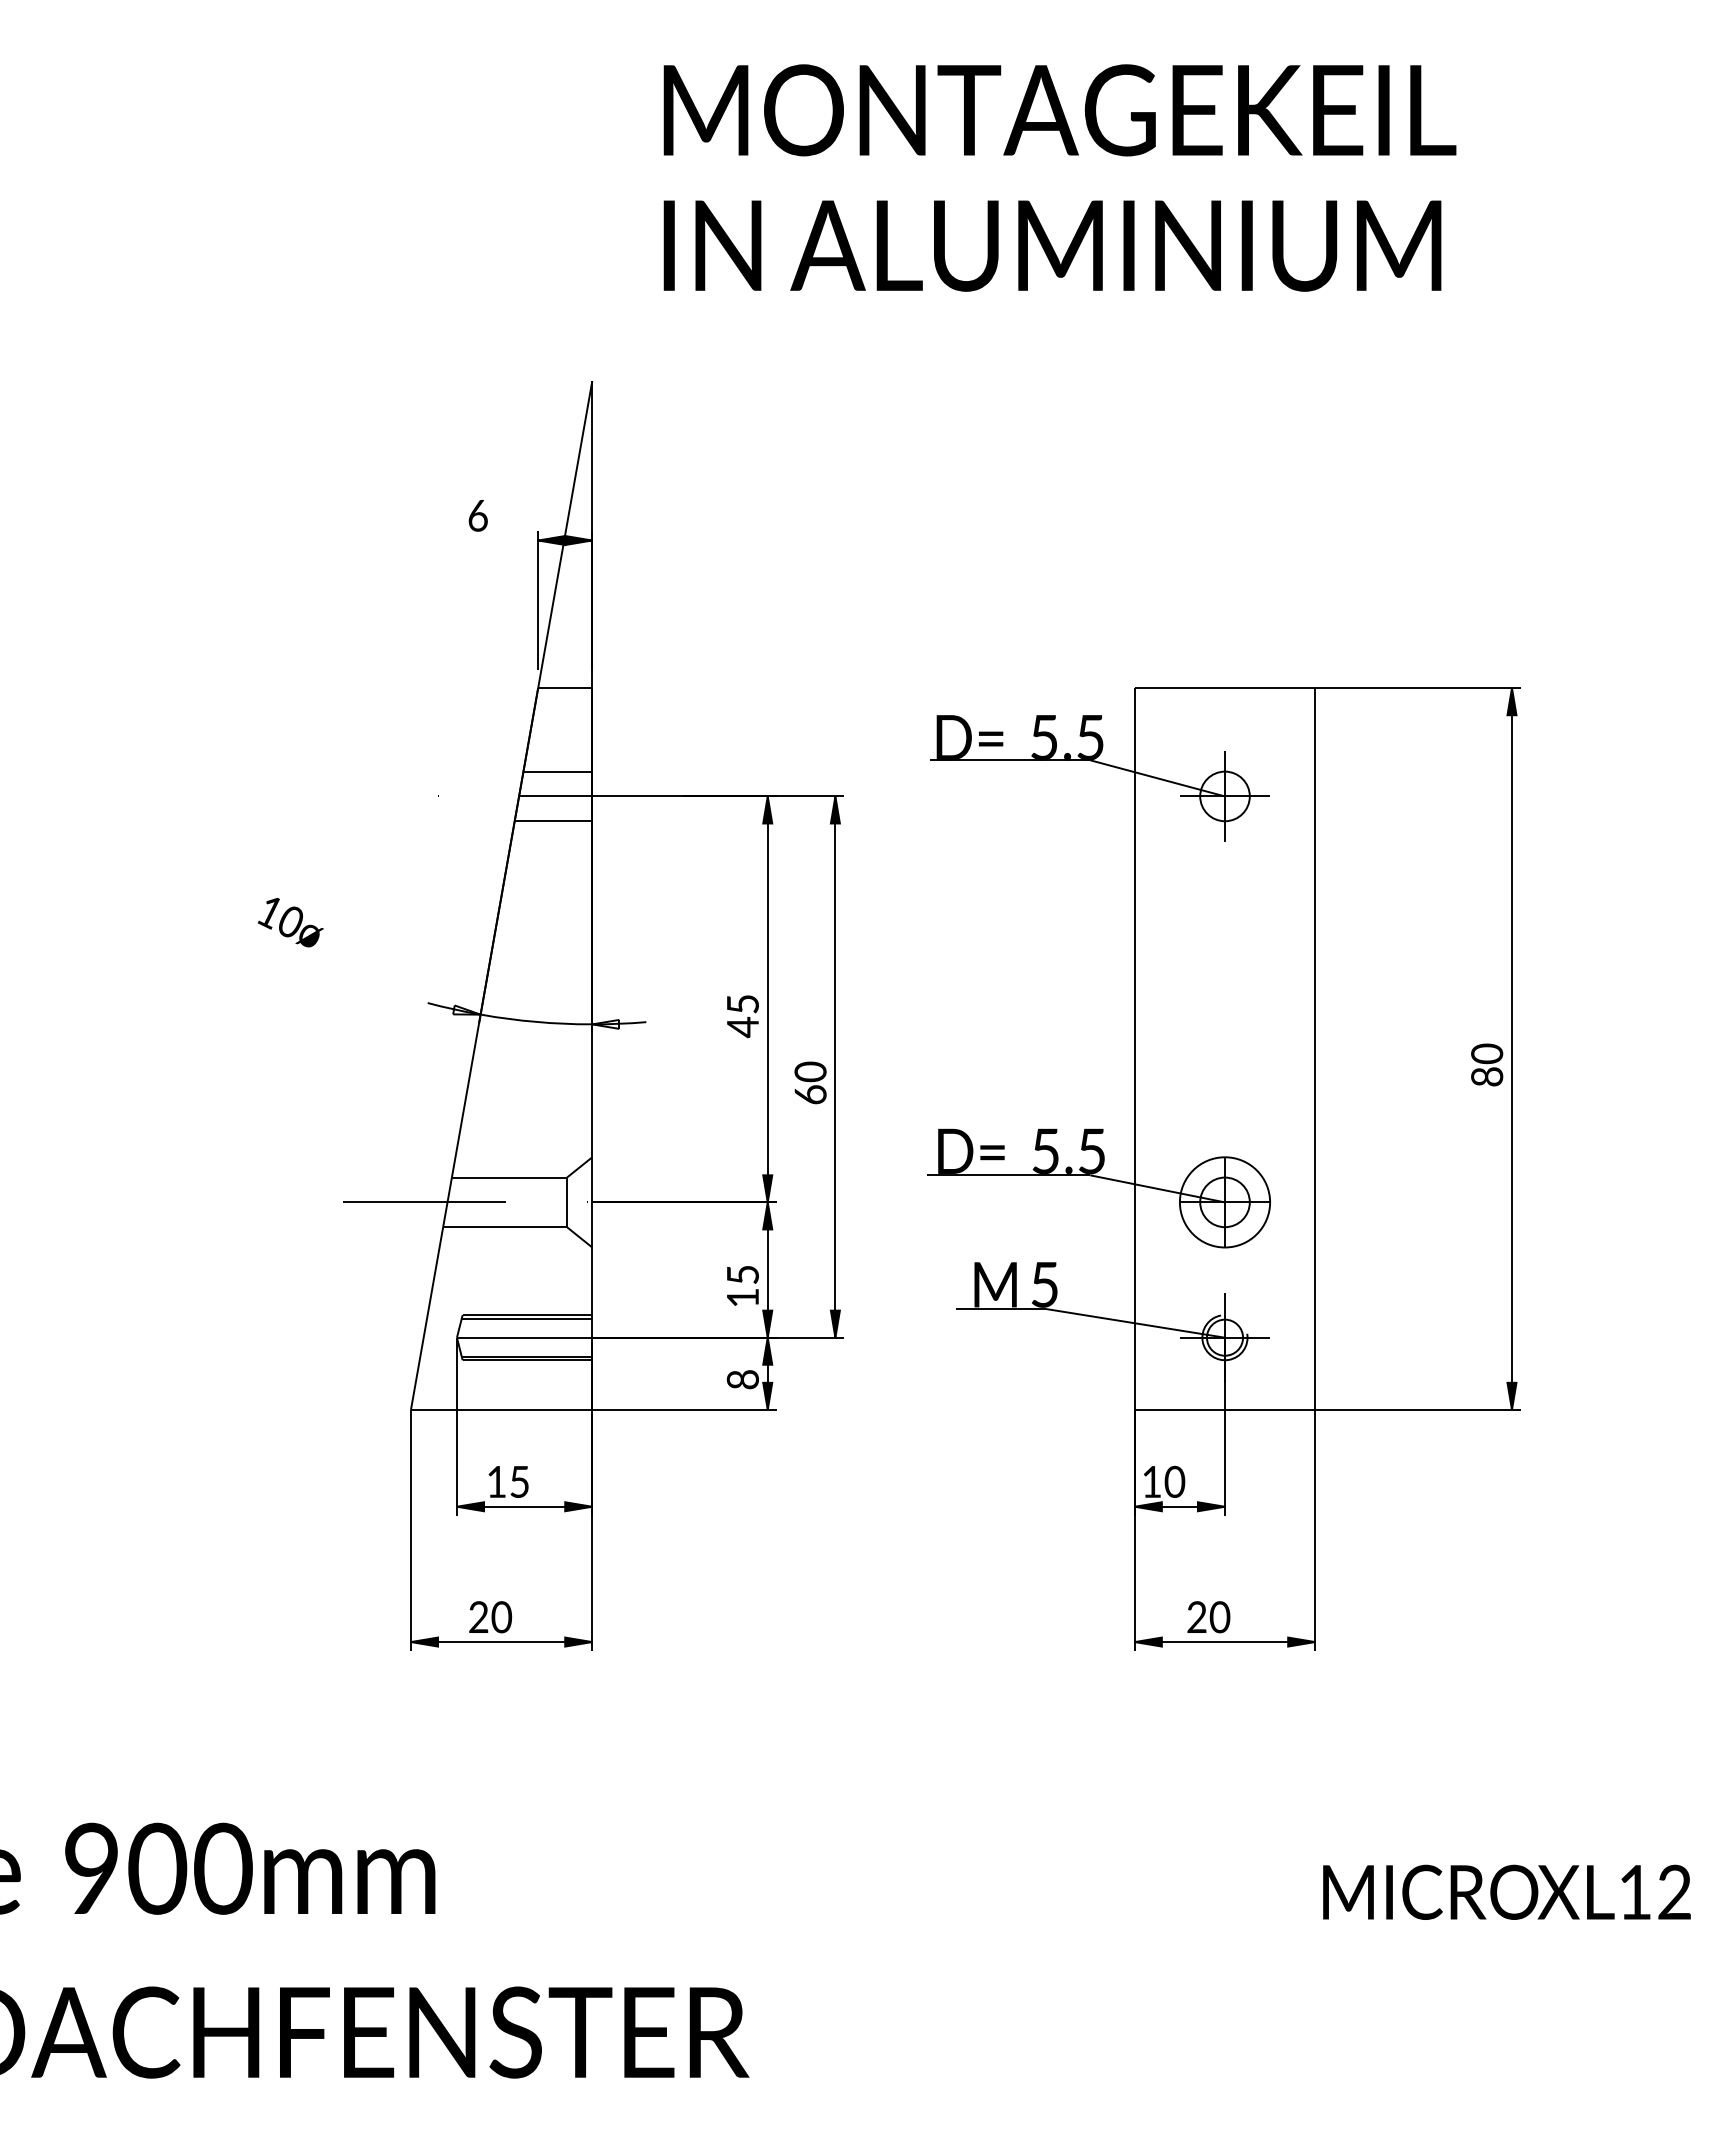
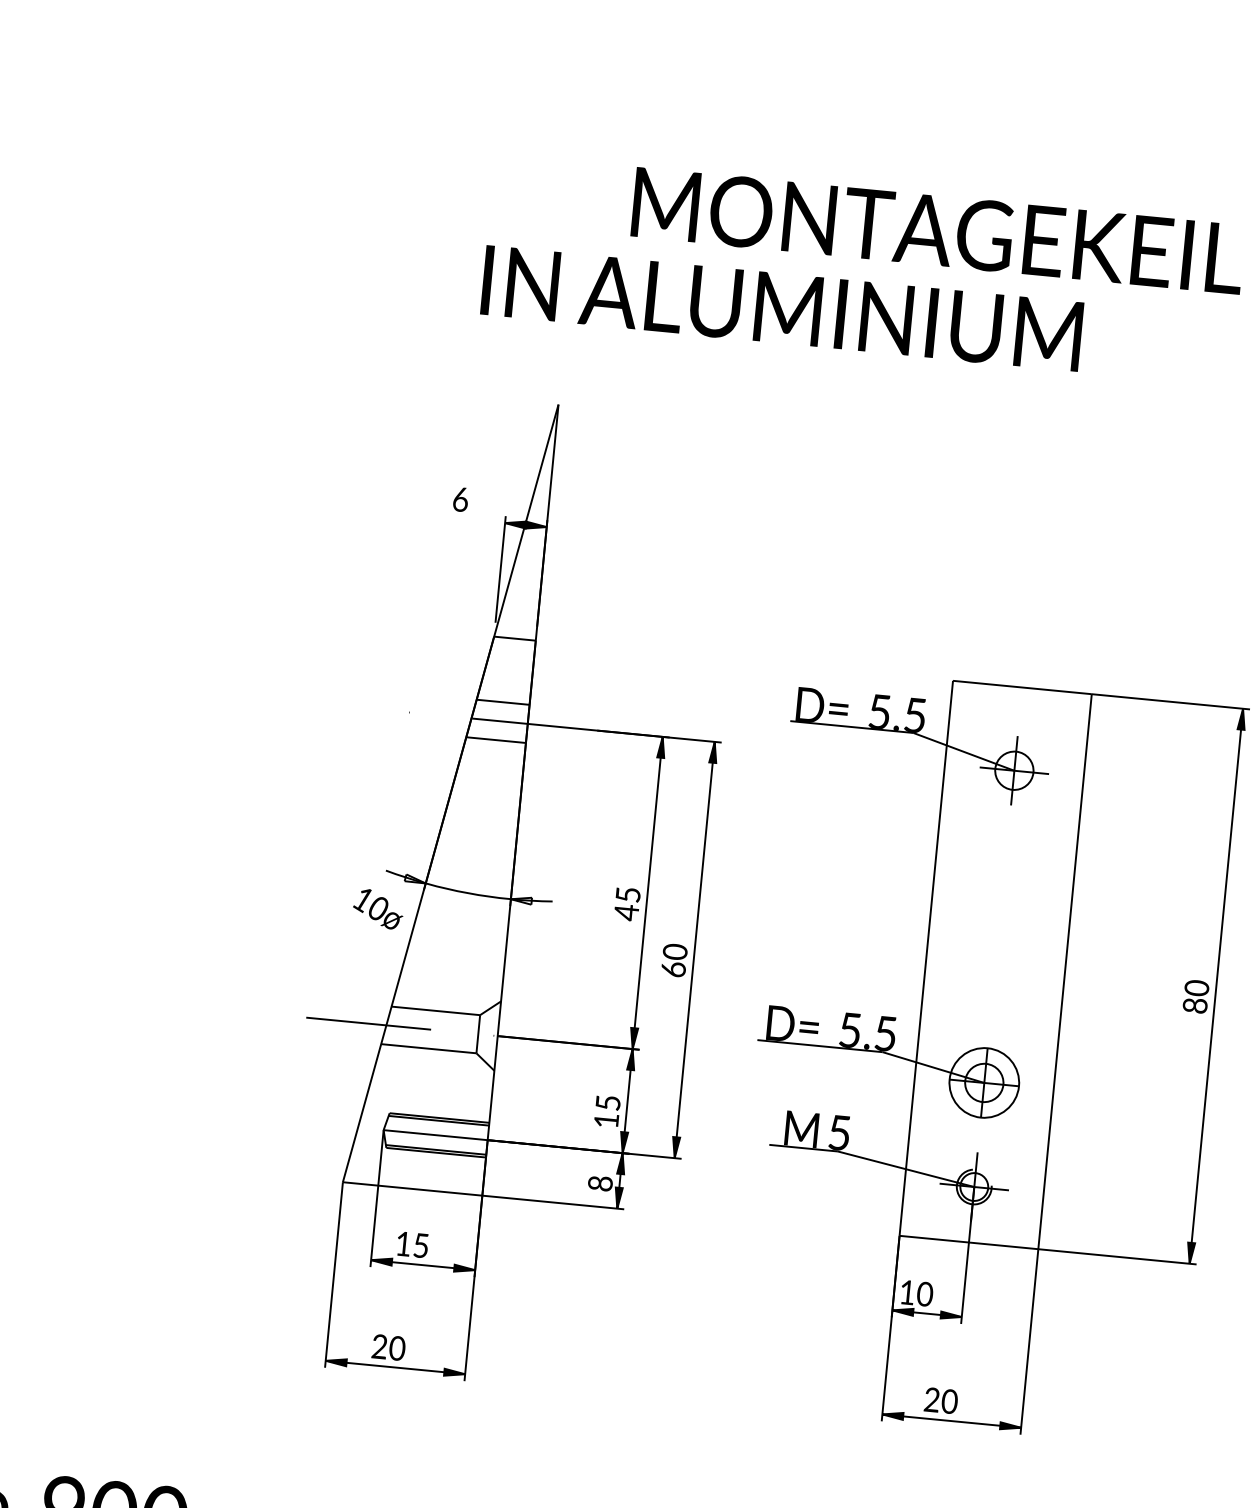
text: (1052, 245) -> (782, 308), moved
text: (290, 922) -> (378, 909), moved

